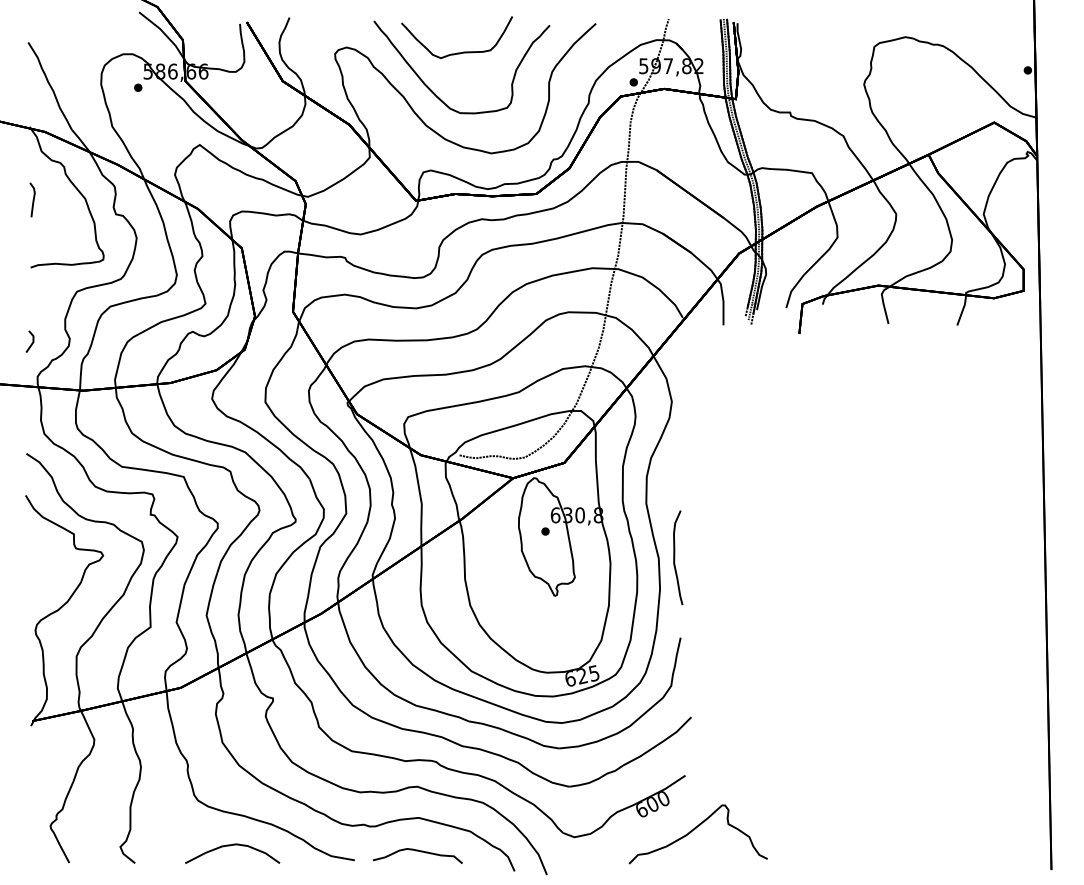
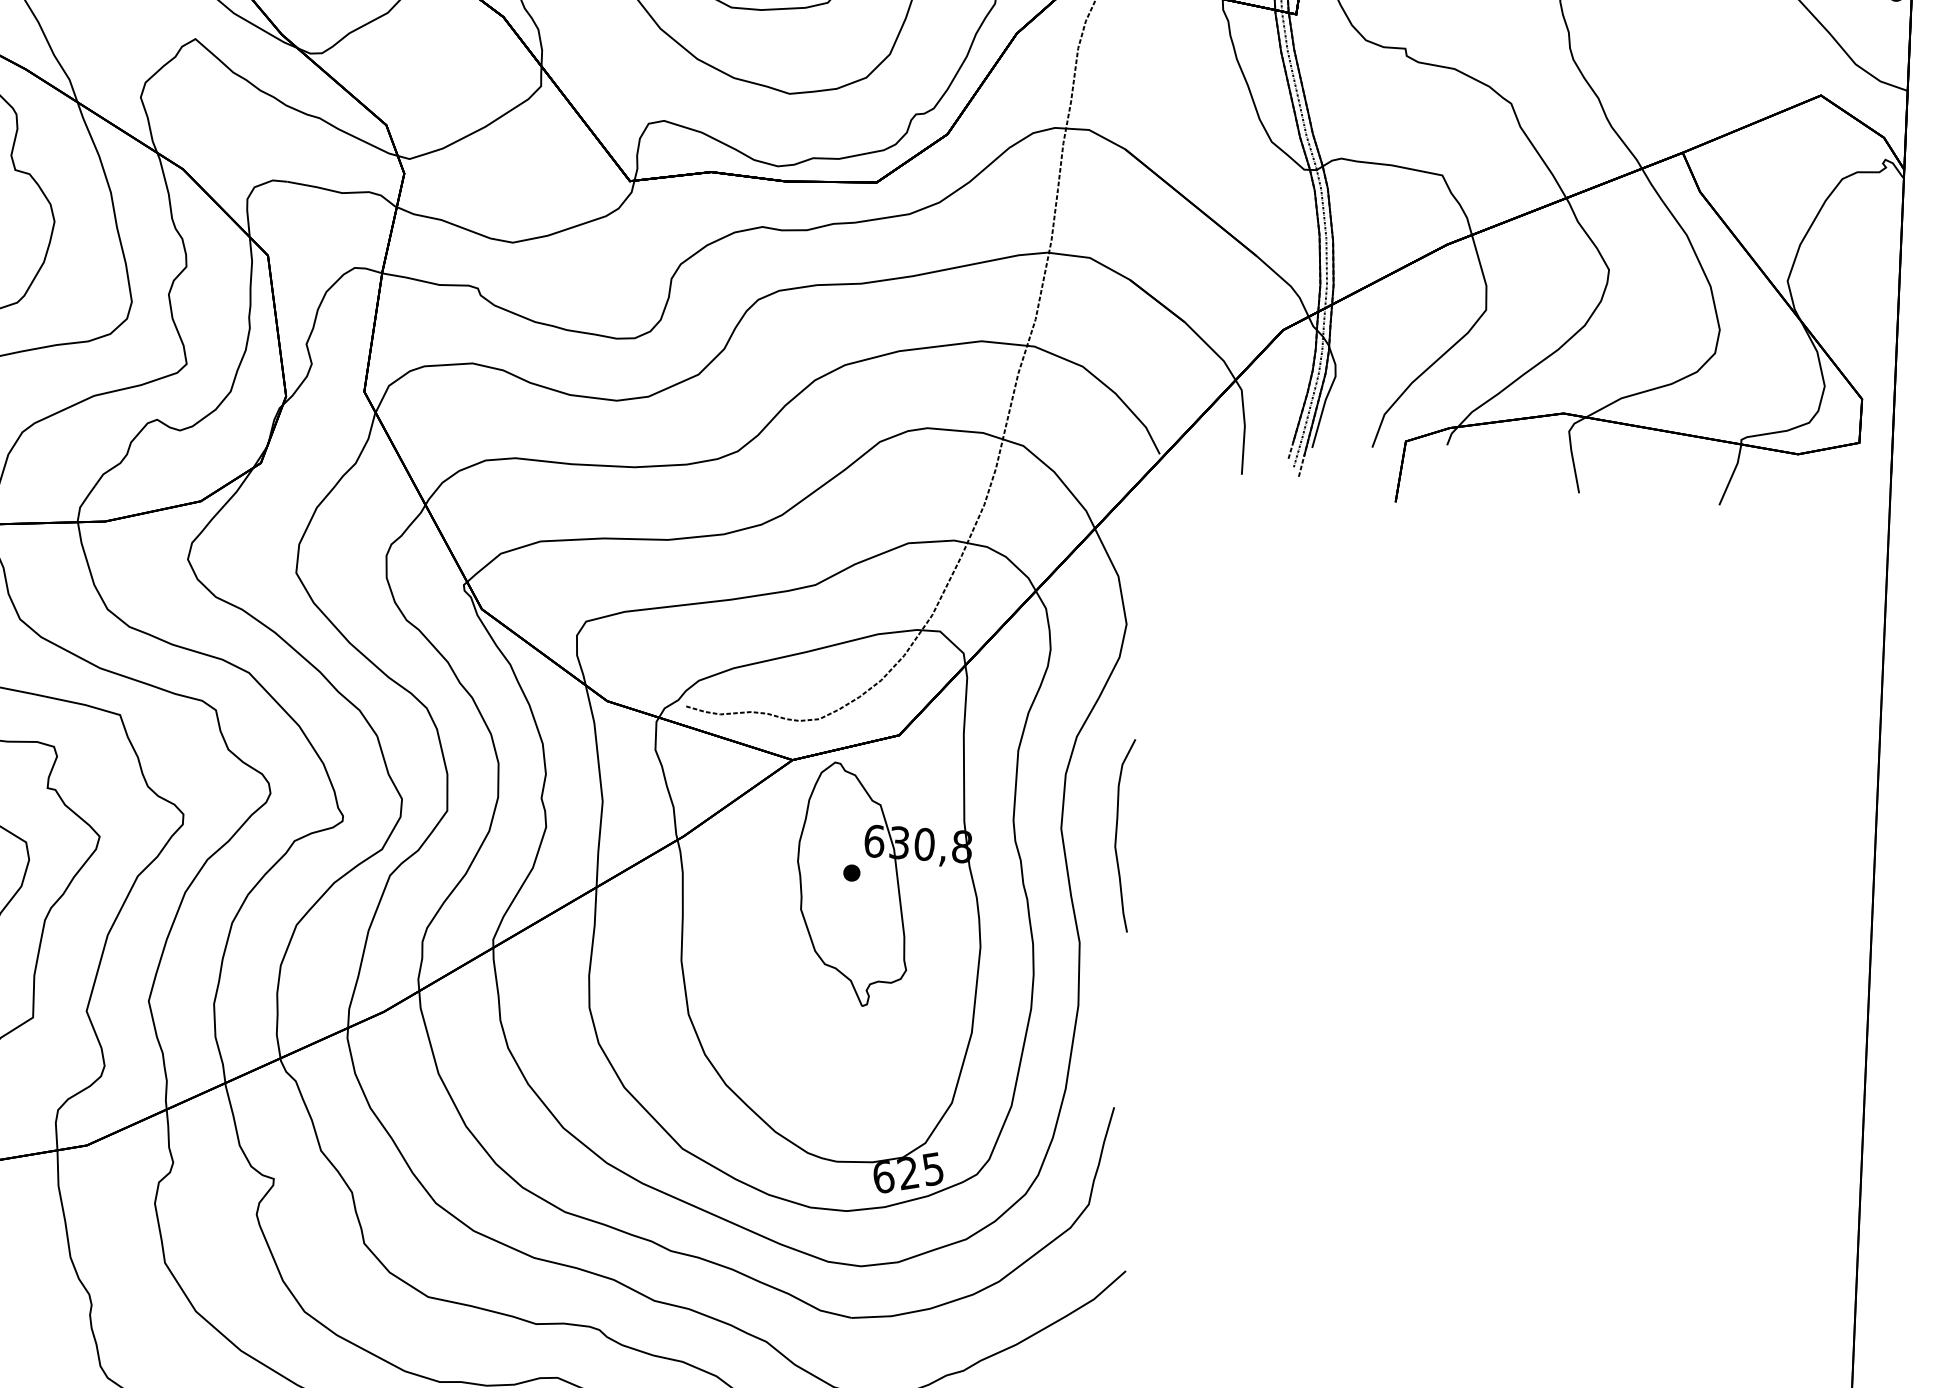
curve: (675, 557) -> (1118, 834), moved

